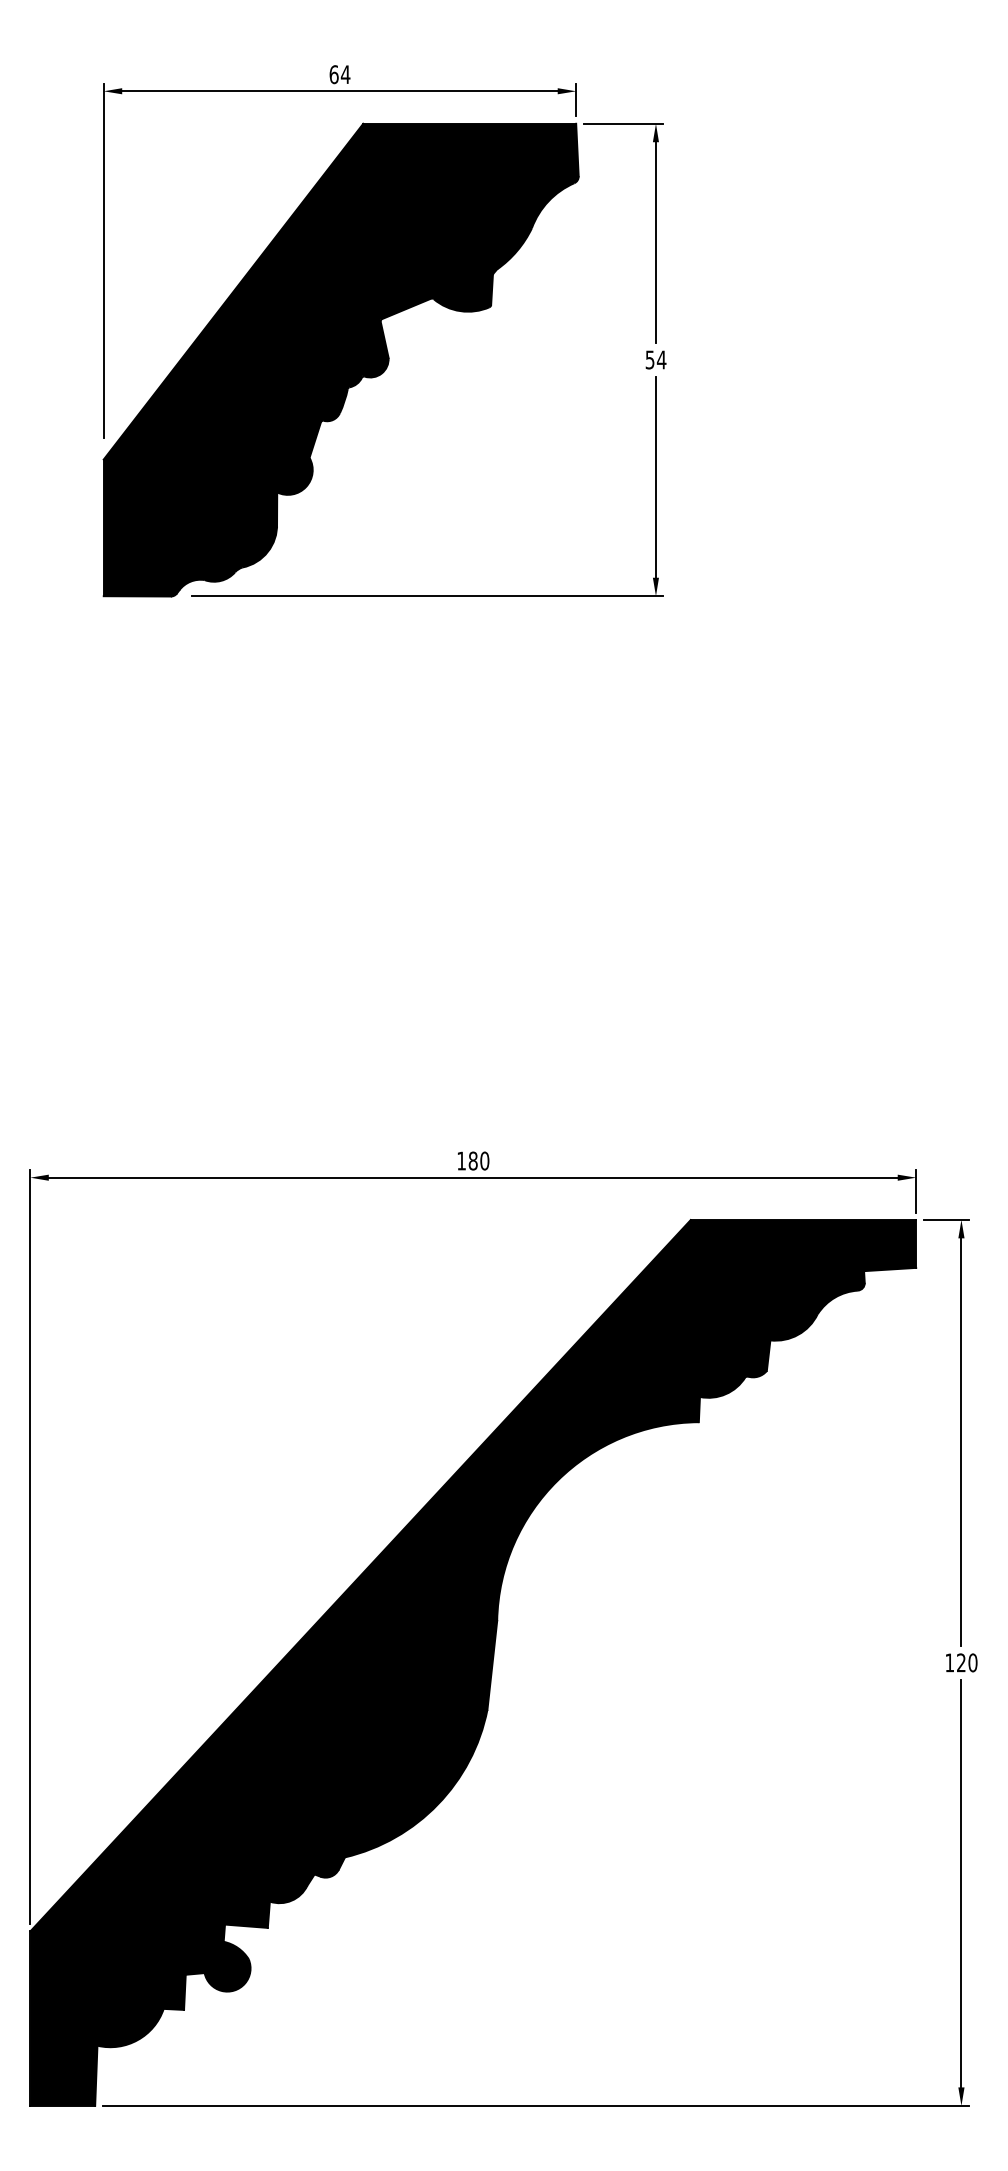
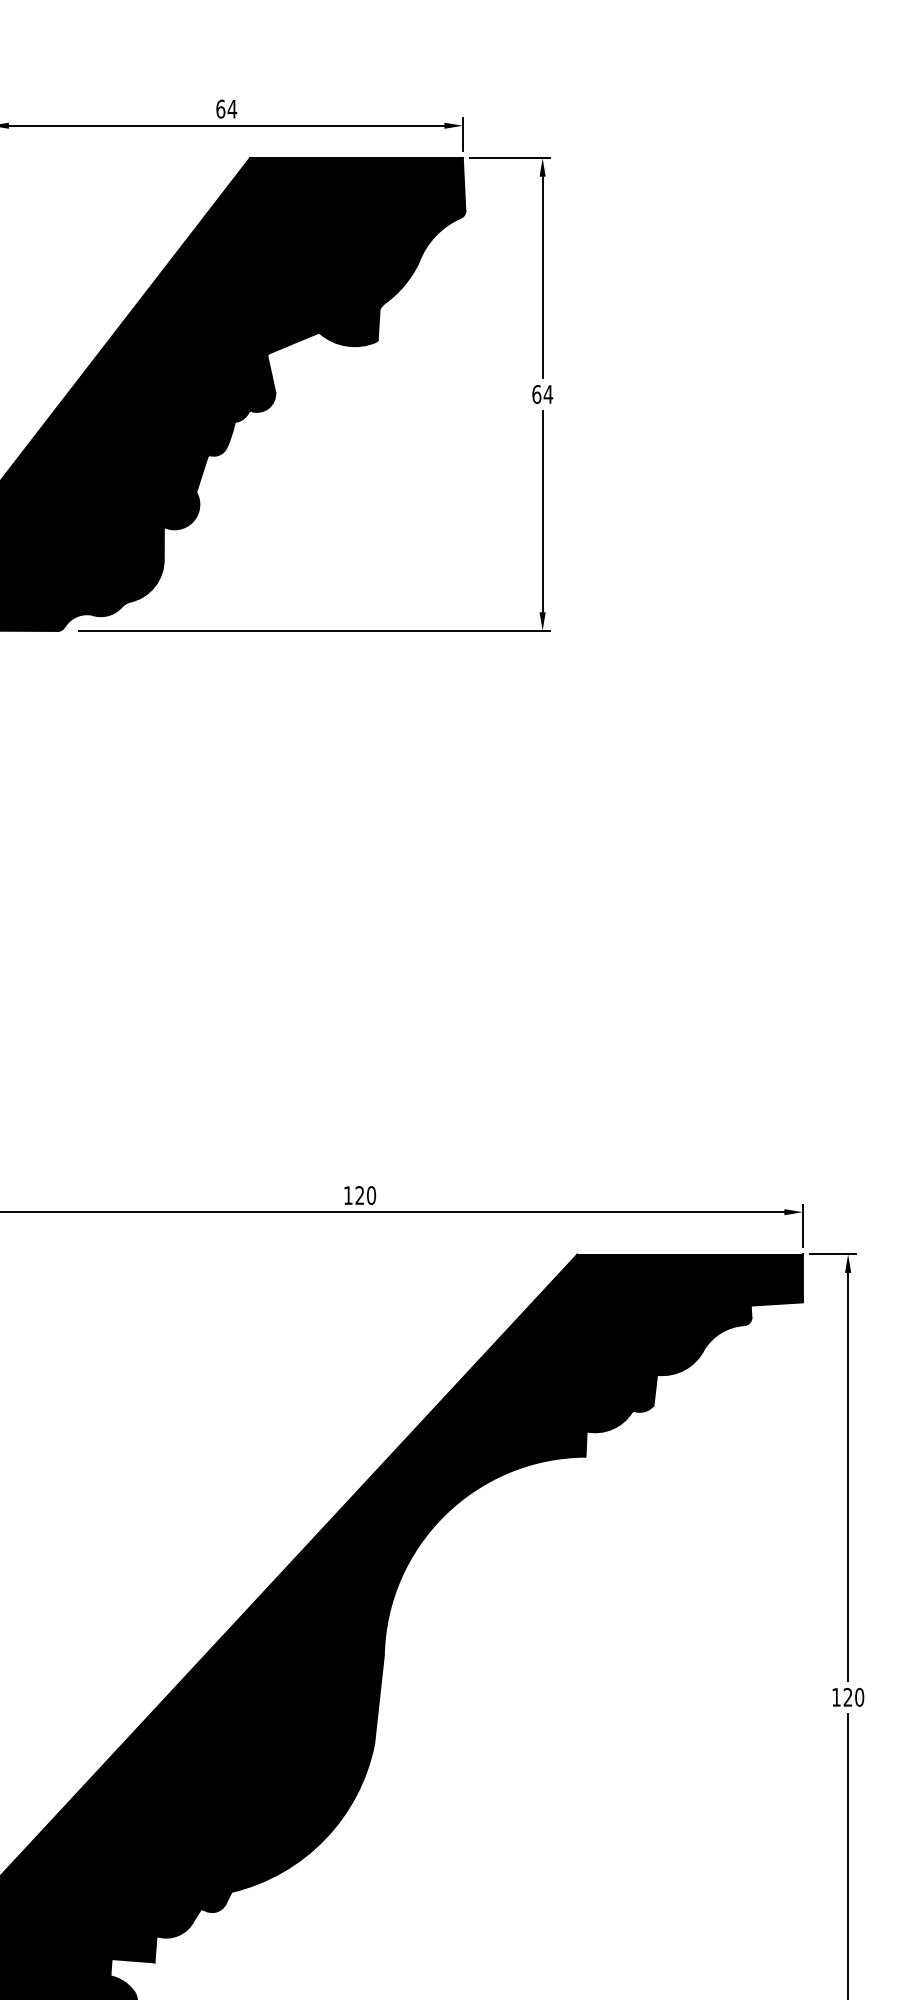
text: (649, 359) -> (536, 394), 54 -> 64
text: (472, 1160) -> (359, 1195), 180 -> 120

